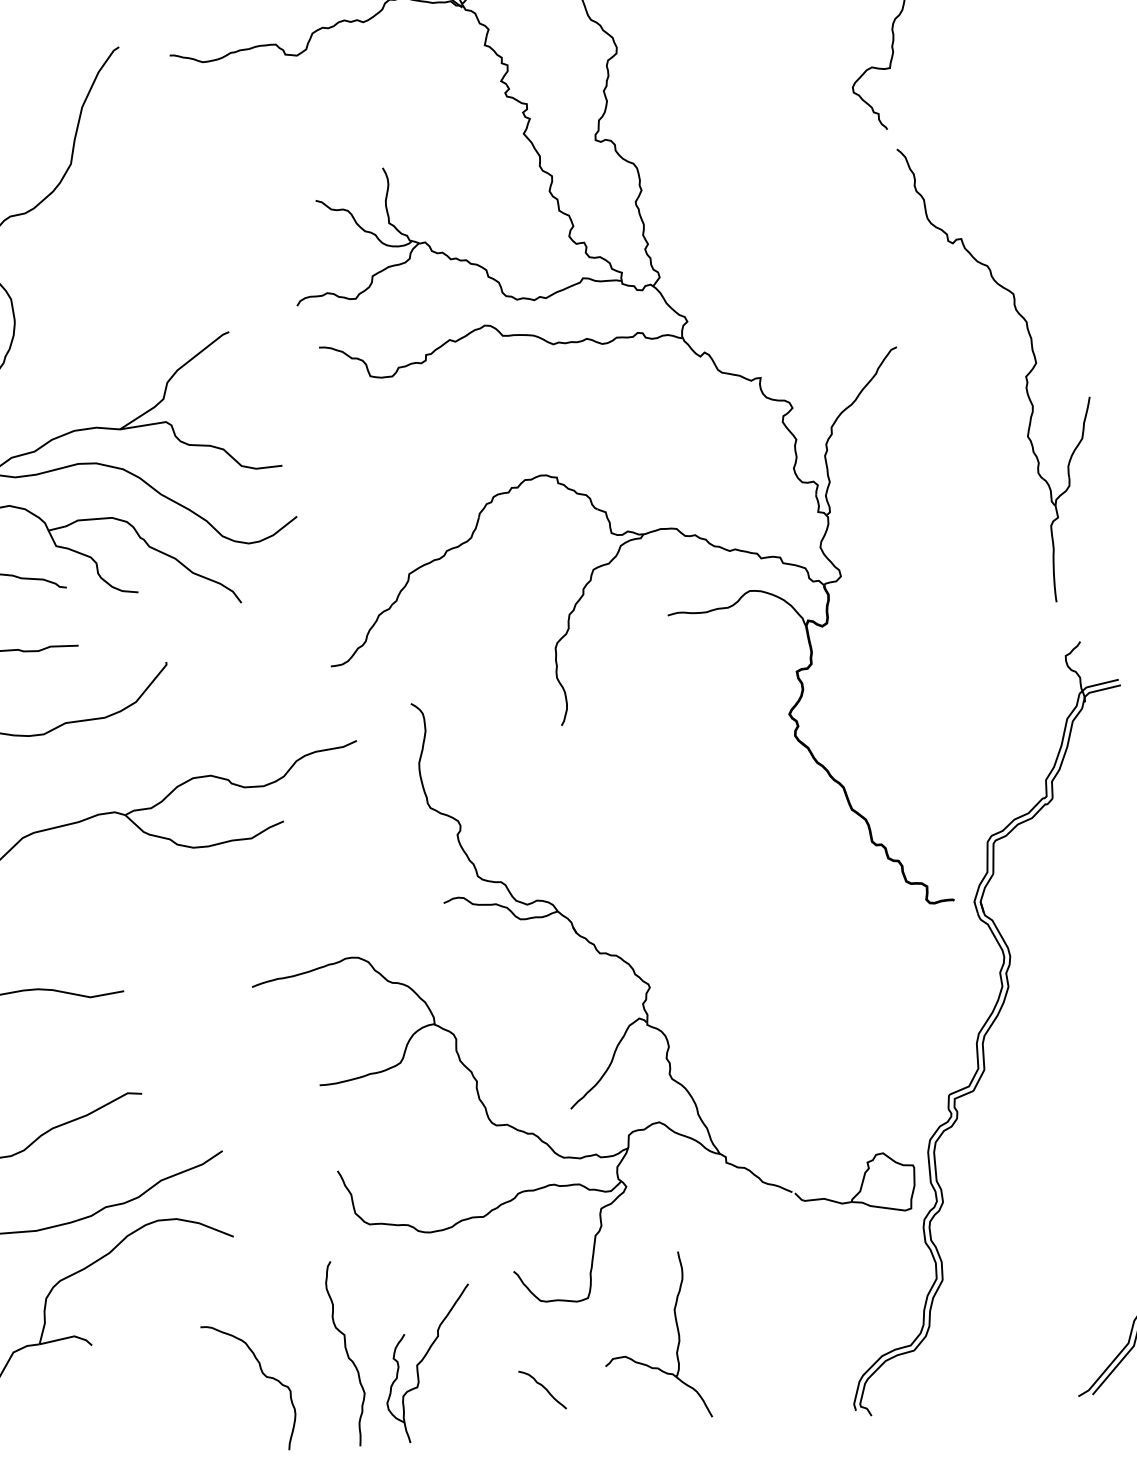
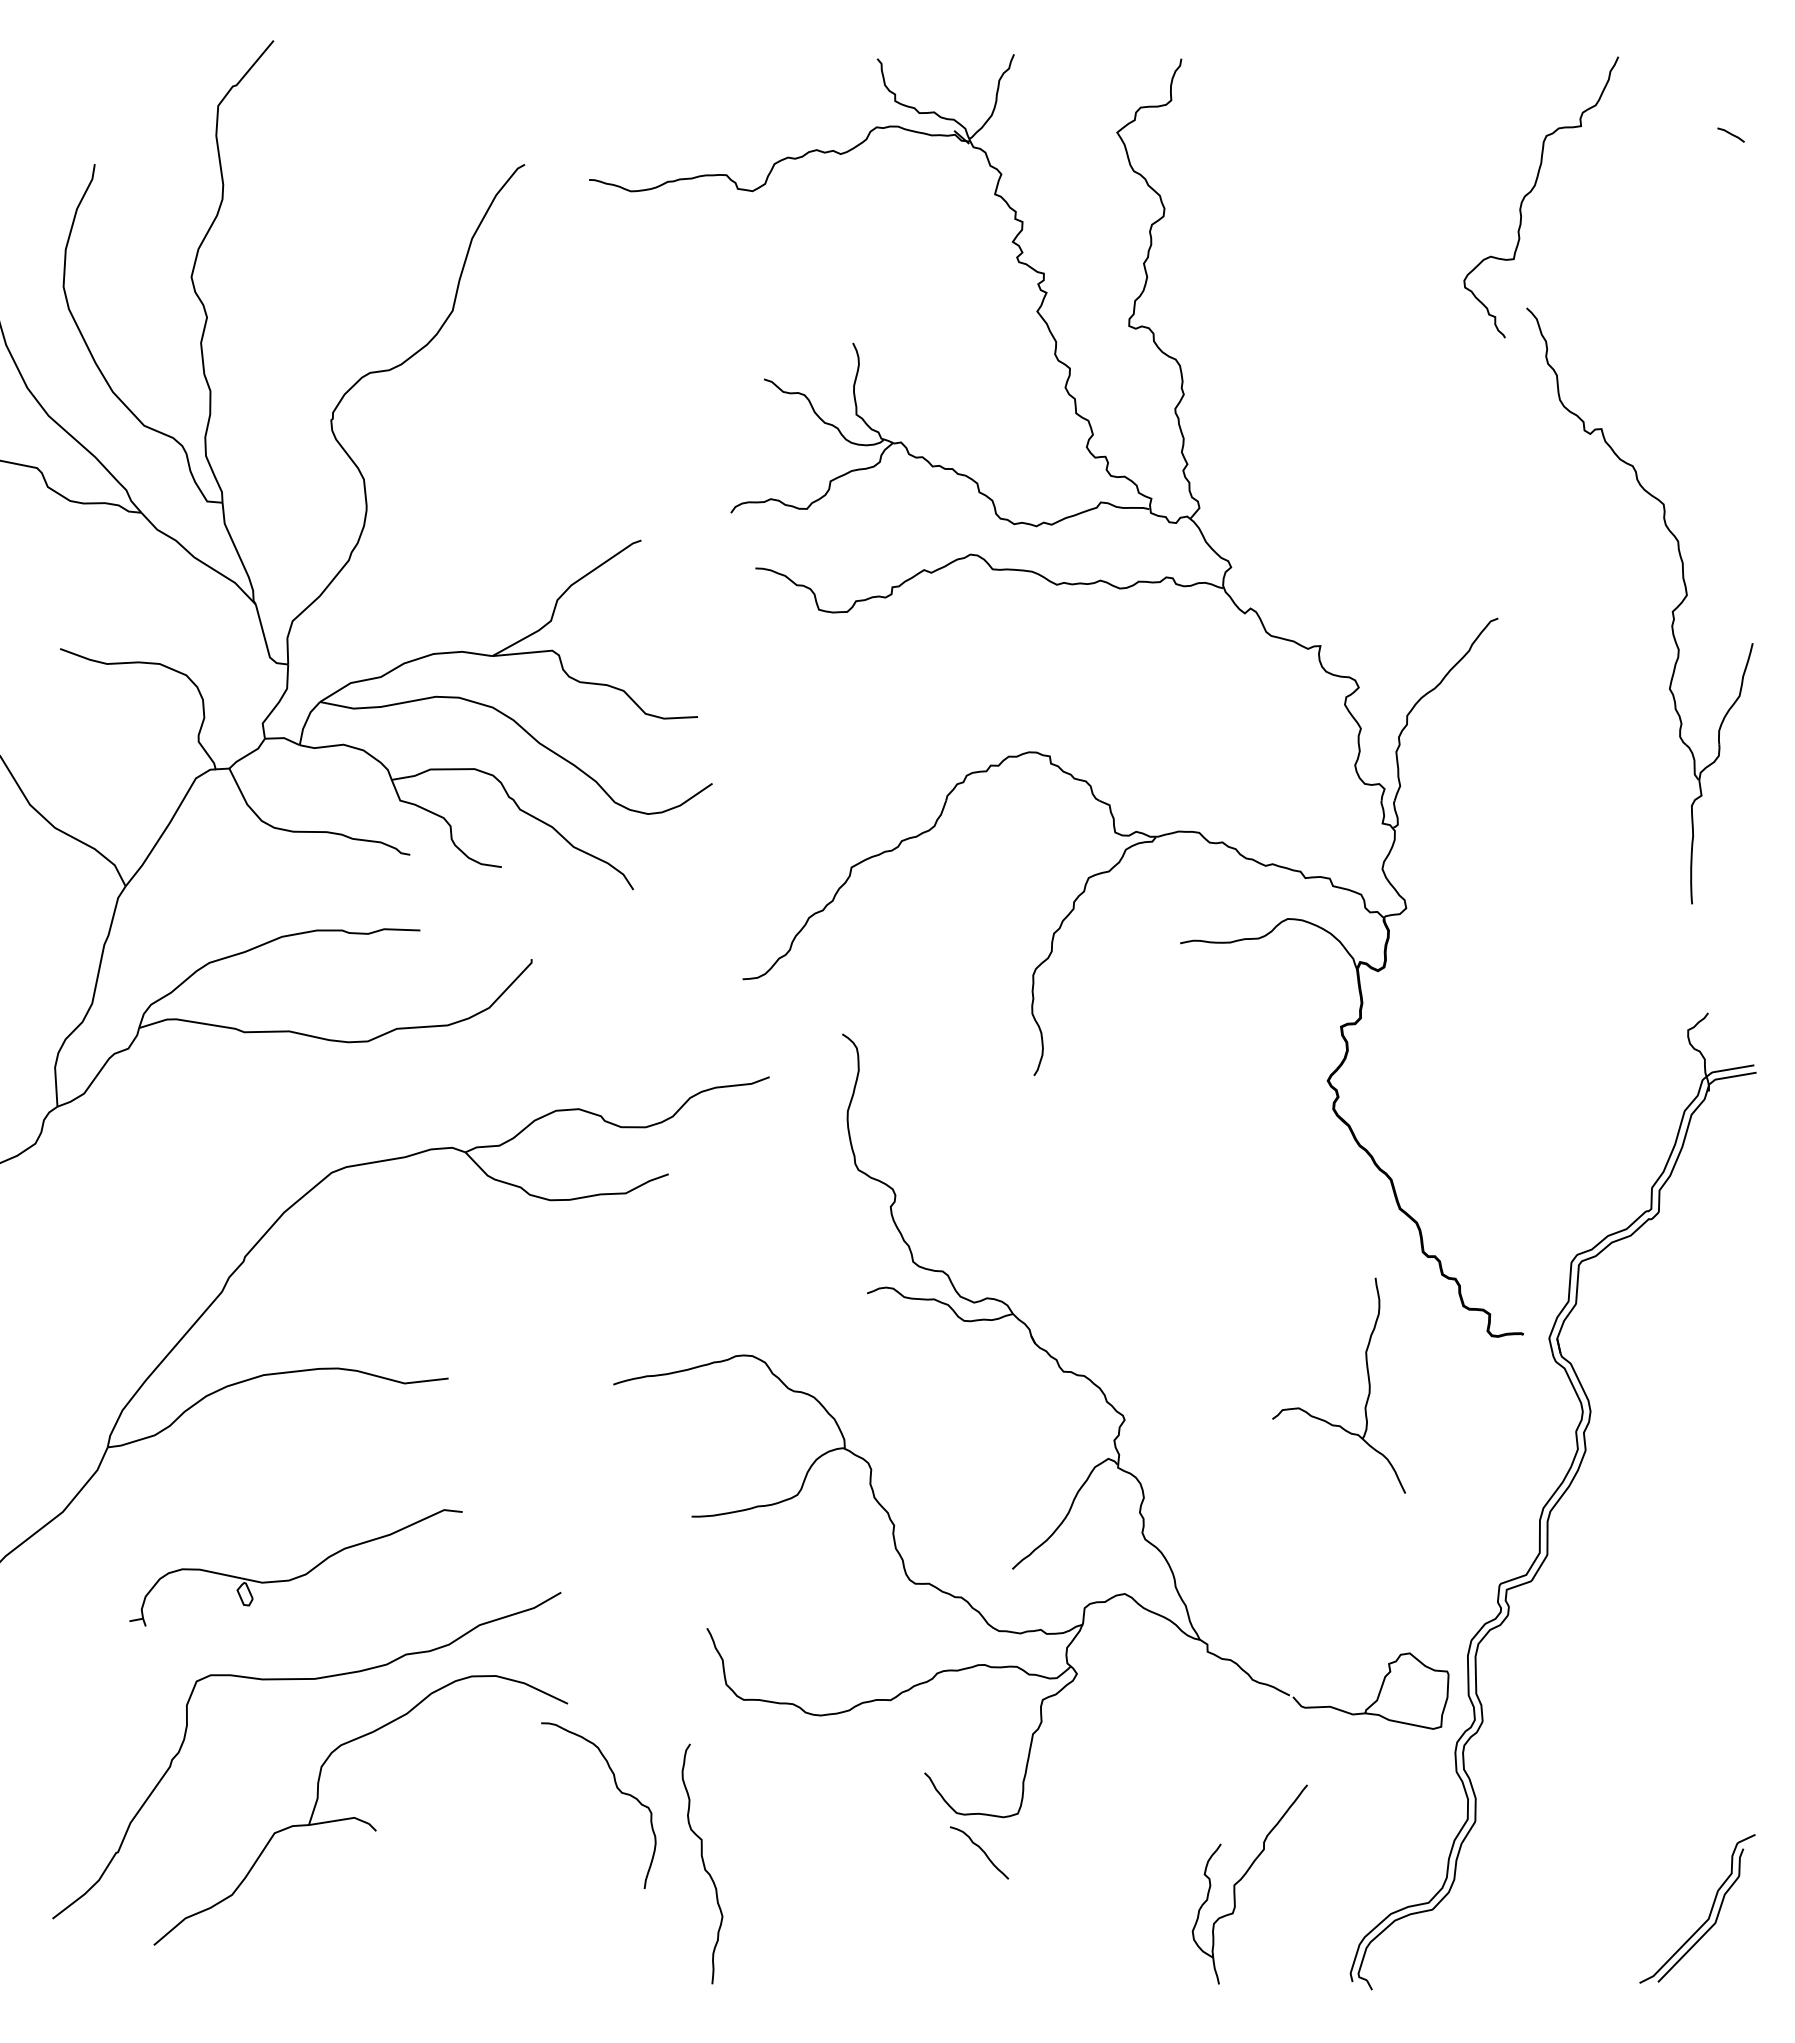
part: (1025, 376) -> (1671, 611), moved
part: (678, 1335) -> (1368, 1385), moved
part: (423, 1360) -> (1242, 1879), moved
curve: (262, 1373) -> (616, 1788), moved
curve: (544, 1388) -> (981, 1850), moved

